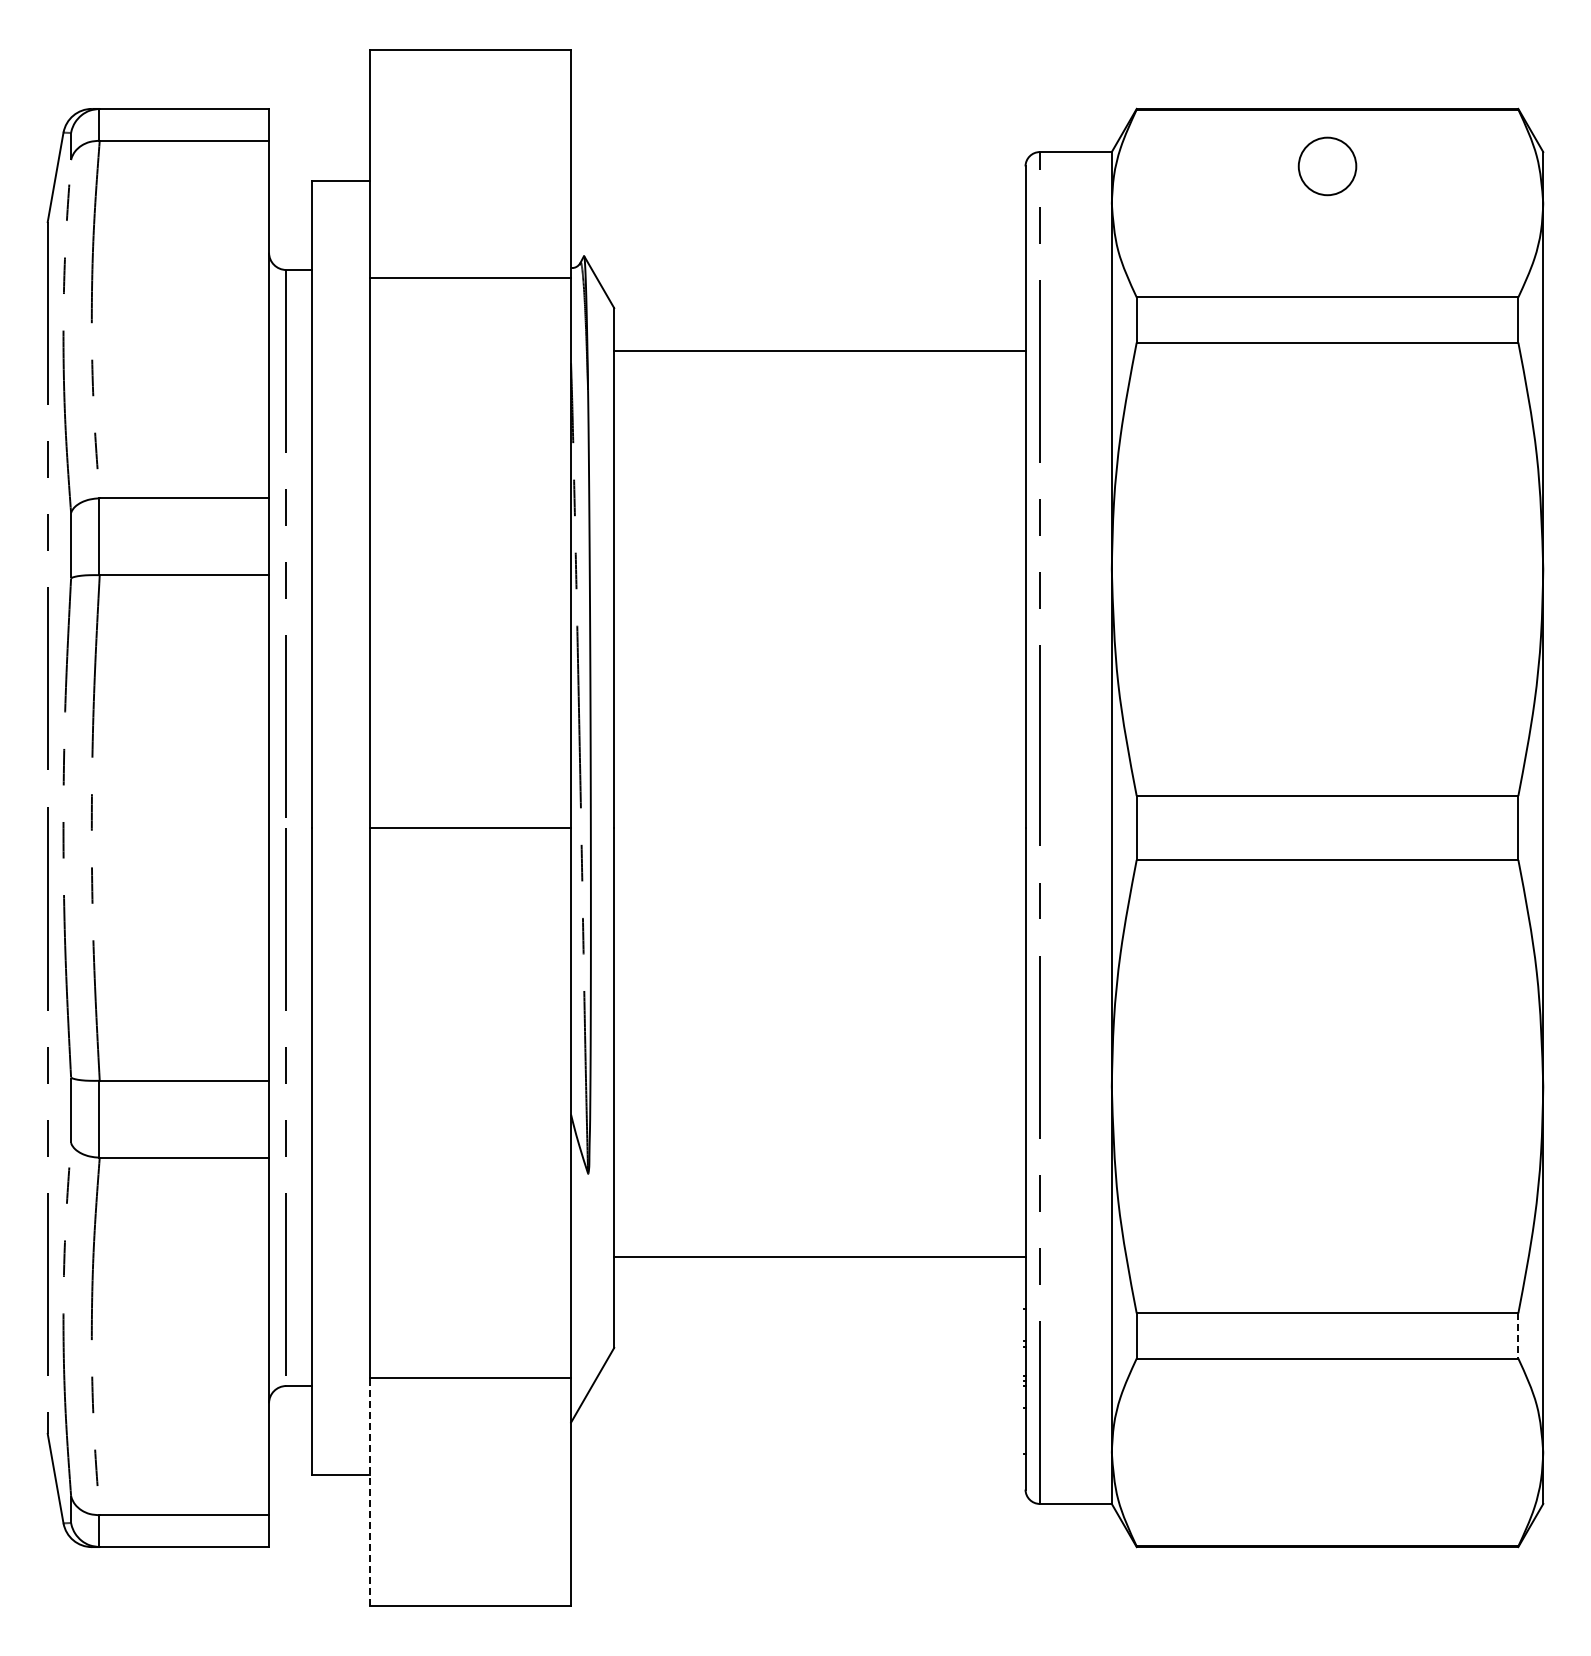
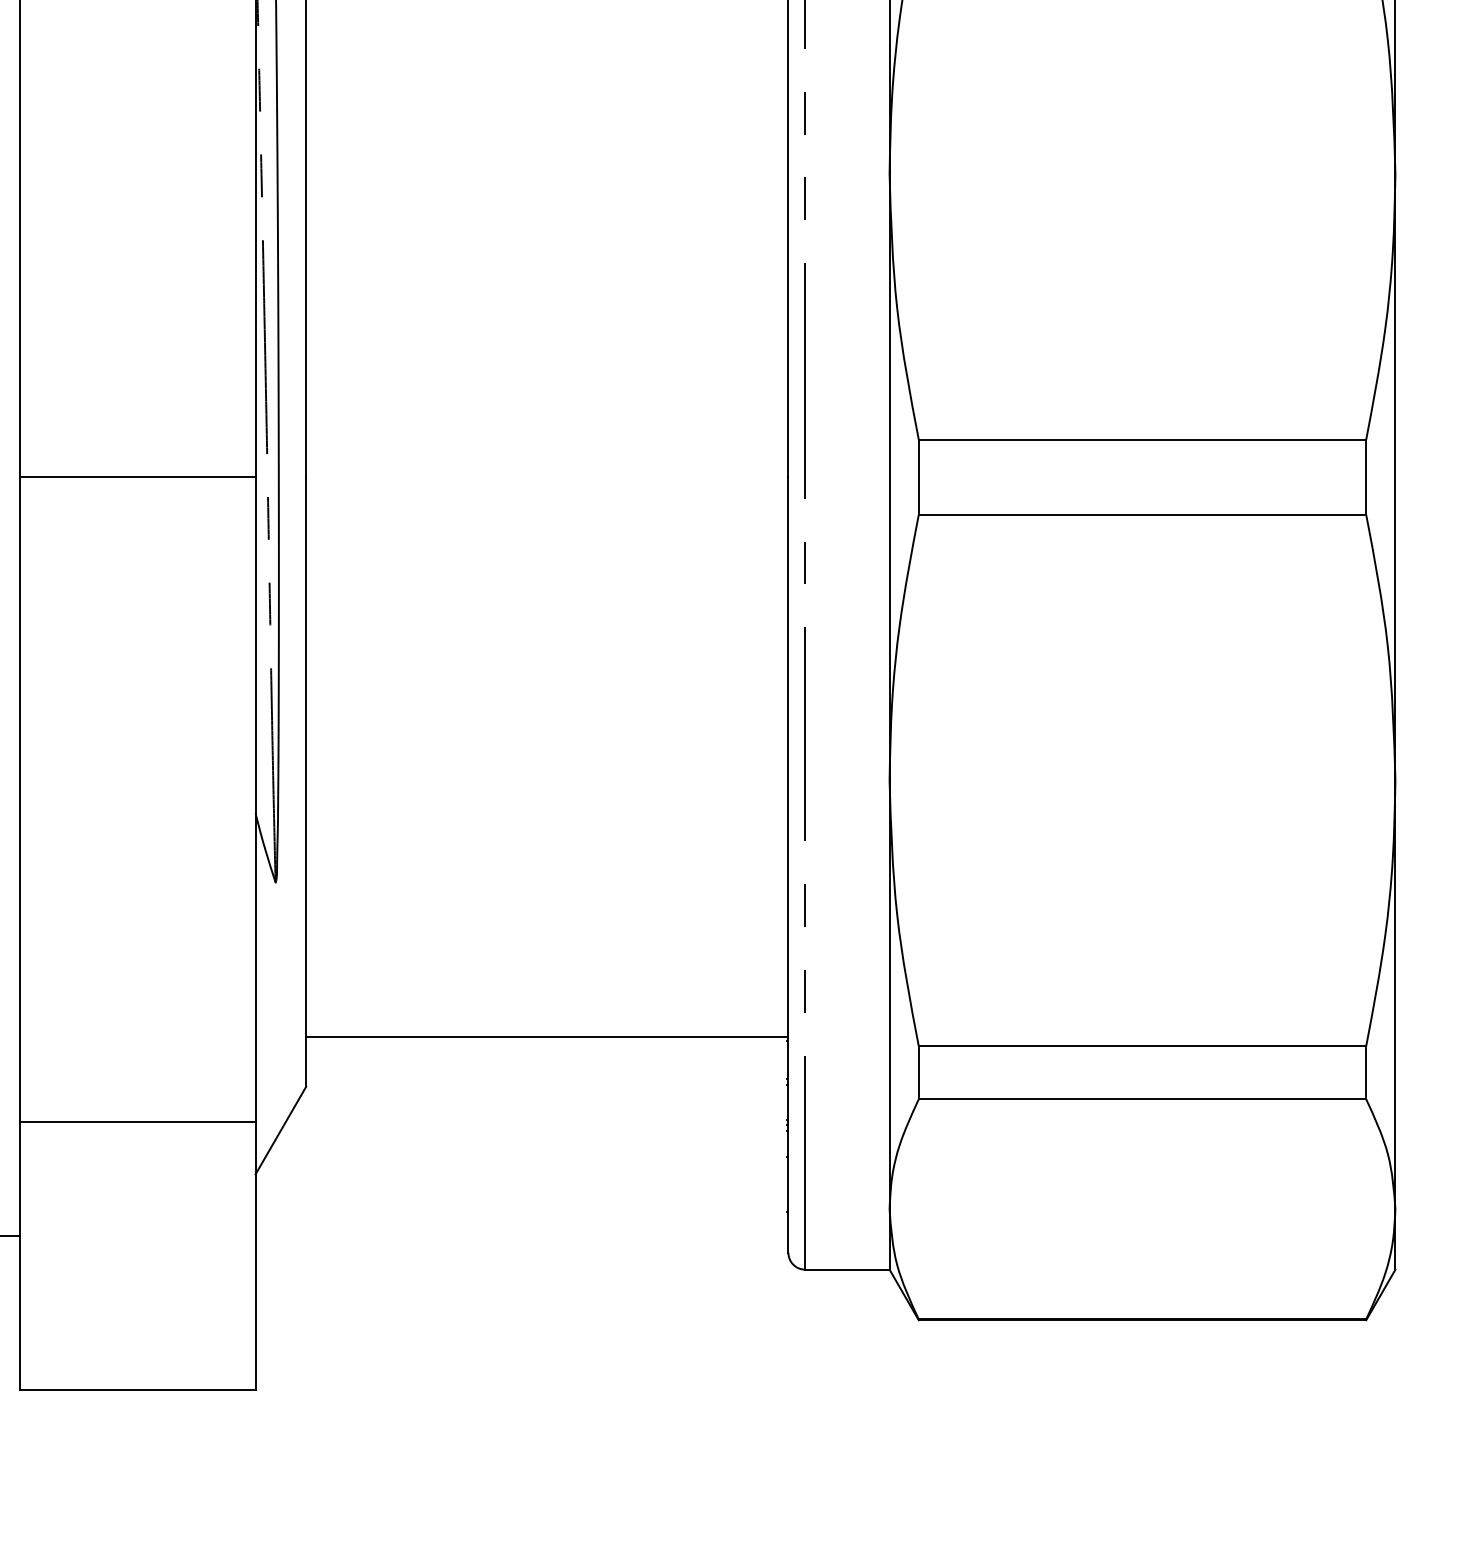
line: (819, 1257) -> (546, 1037), moved
line: (1518, 1335) -> (1366, 1072), dashed -> solid
line: (369, 1492) -> (19, 1256), dashed -> solid

